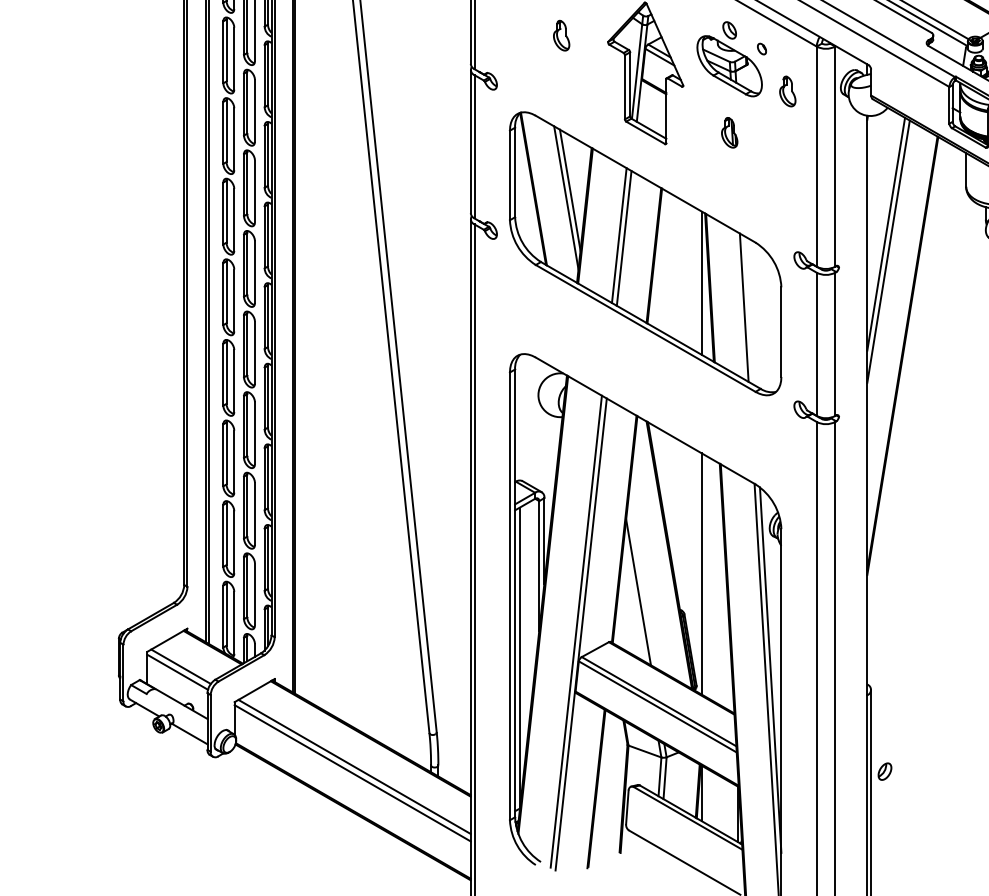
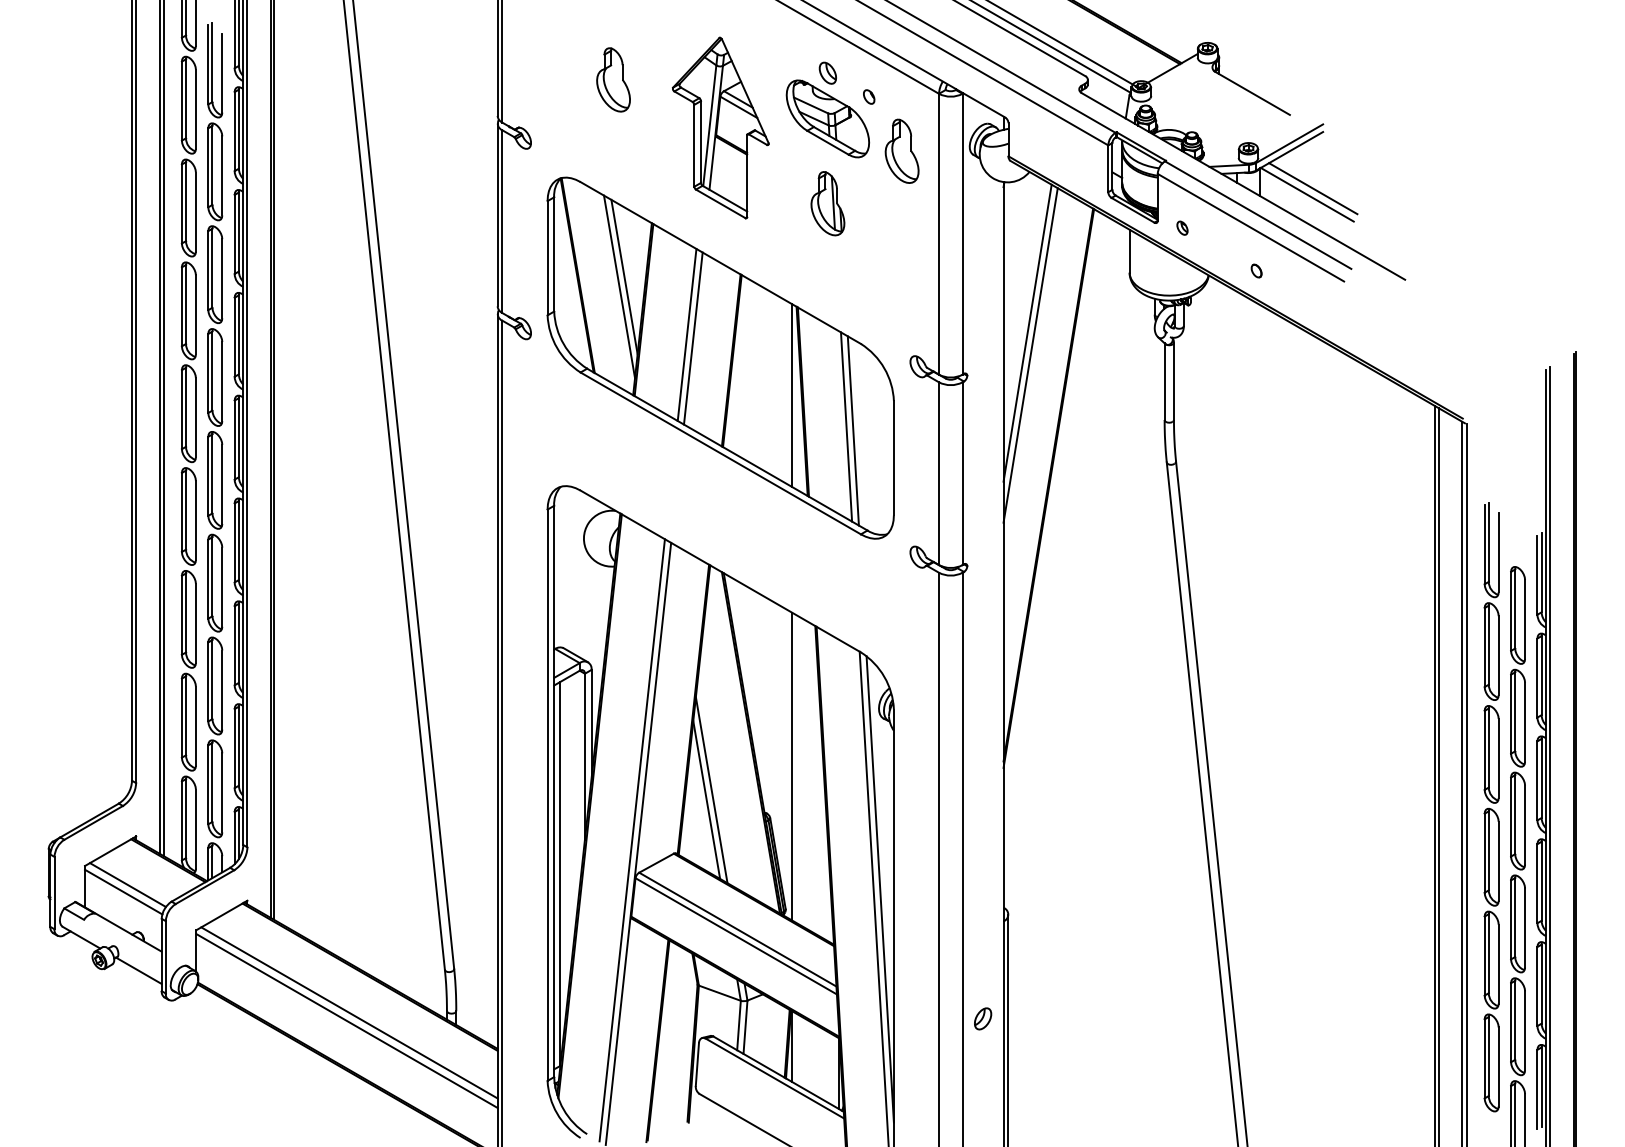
part: (561, 35) -> (613, 79), size x1.67
part: (787, 91) -> (901, 150), size x1.67
part: (729, 132) -> (827, 203), size x1.67
line: (748, 310) -> (852, 430), added
line: (634, 599) -> (706, 799), added
part: (885, 771) -> (983, 1018), moved

